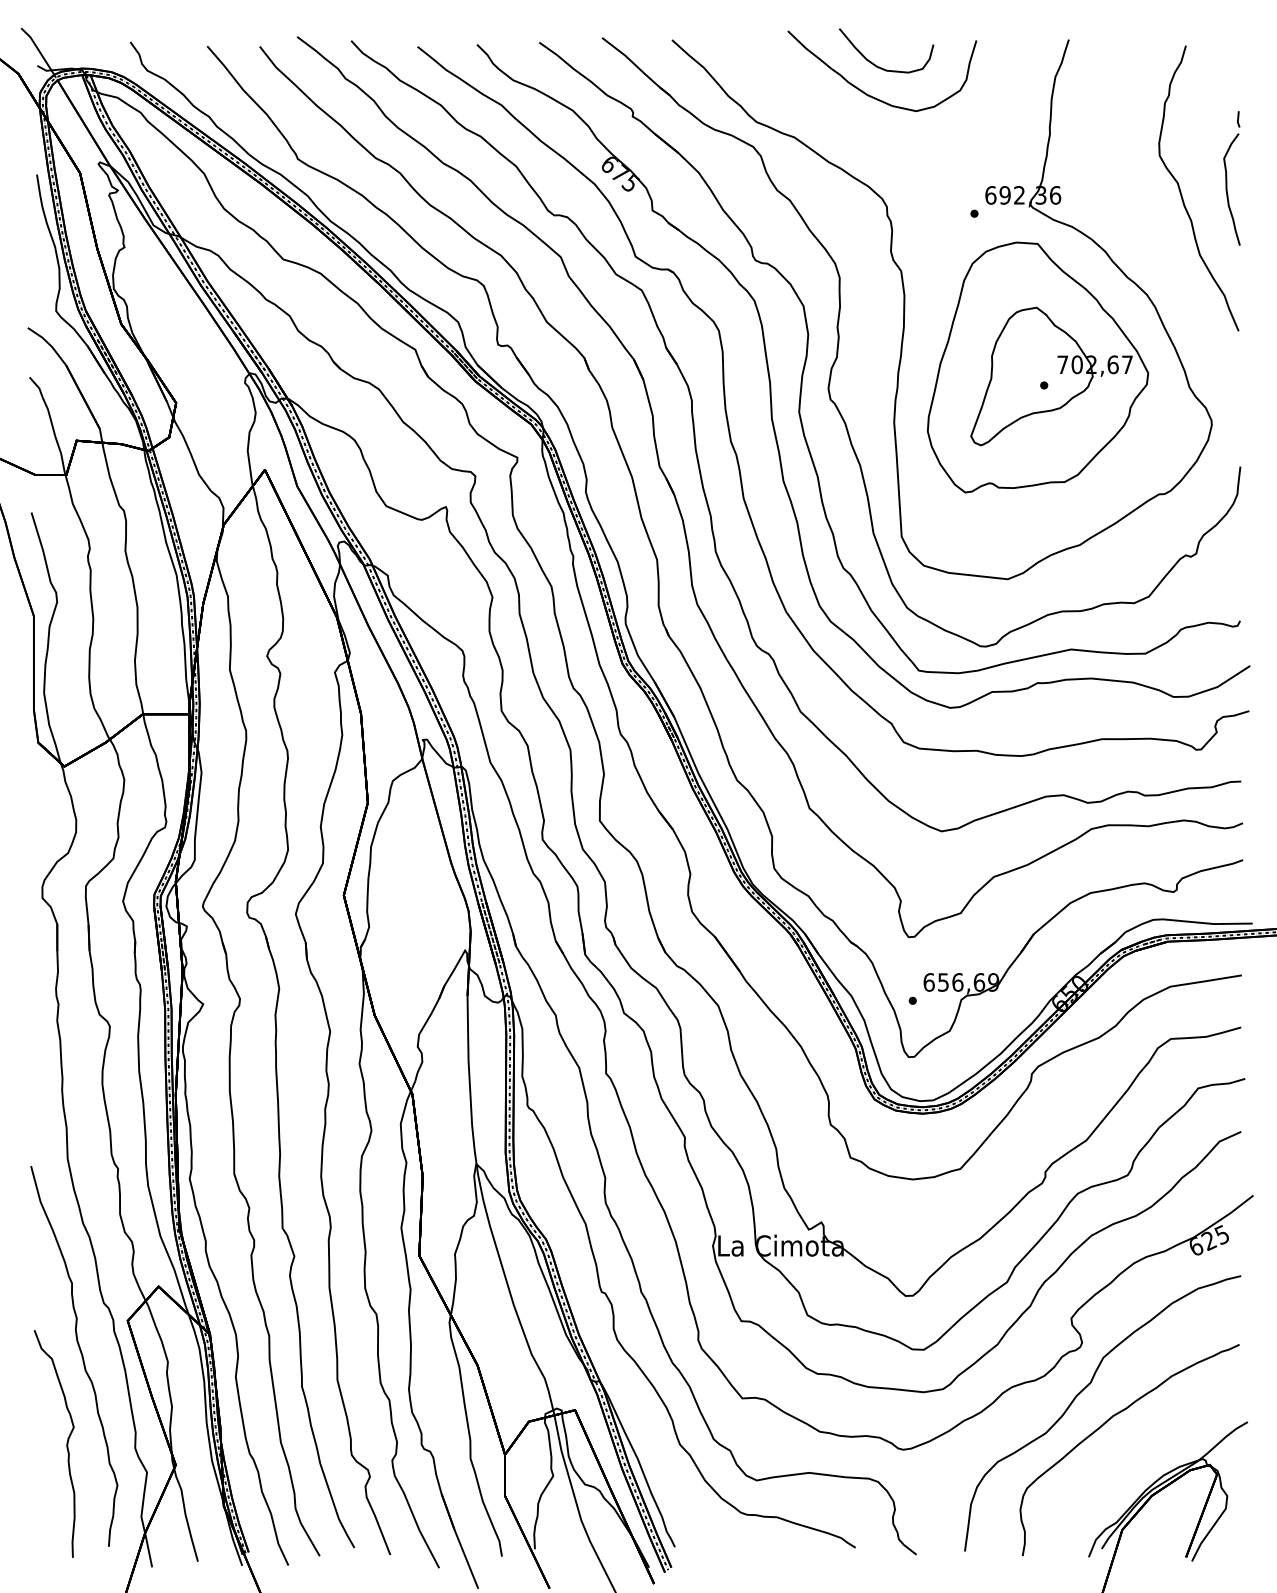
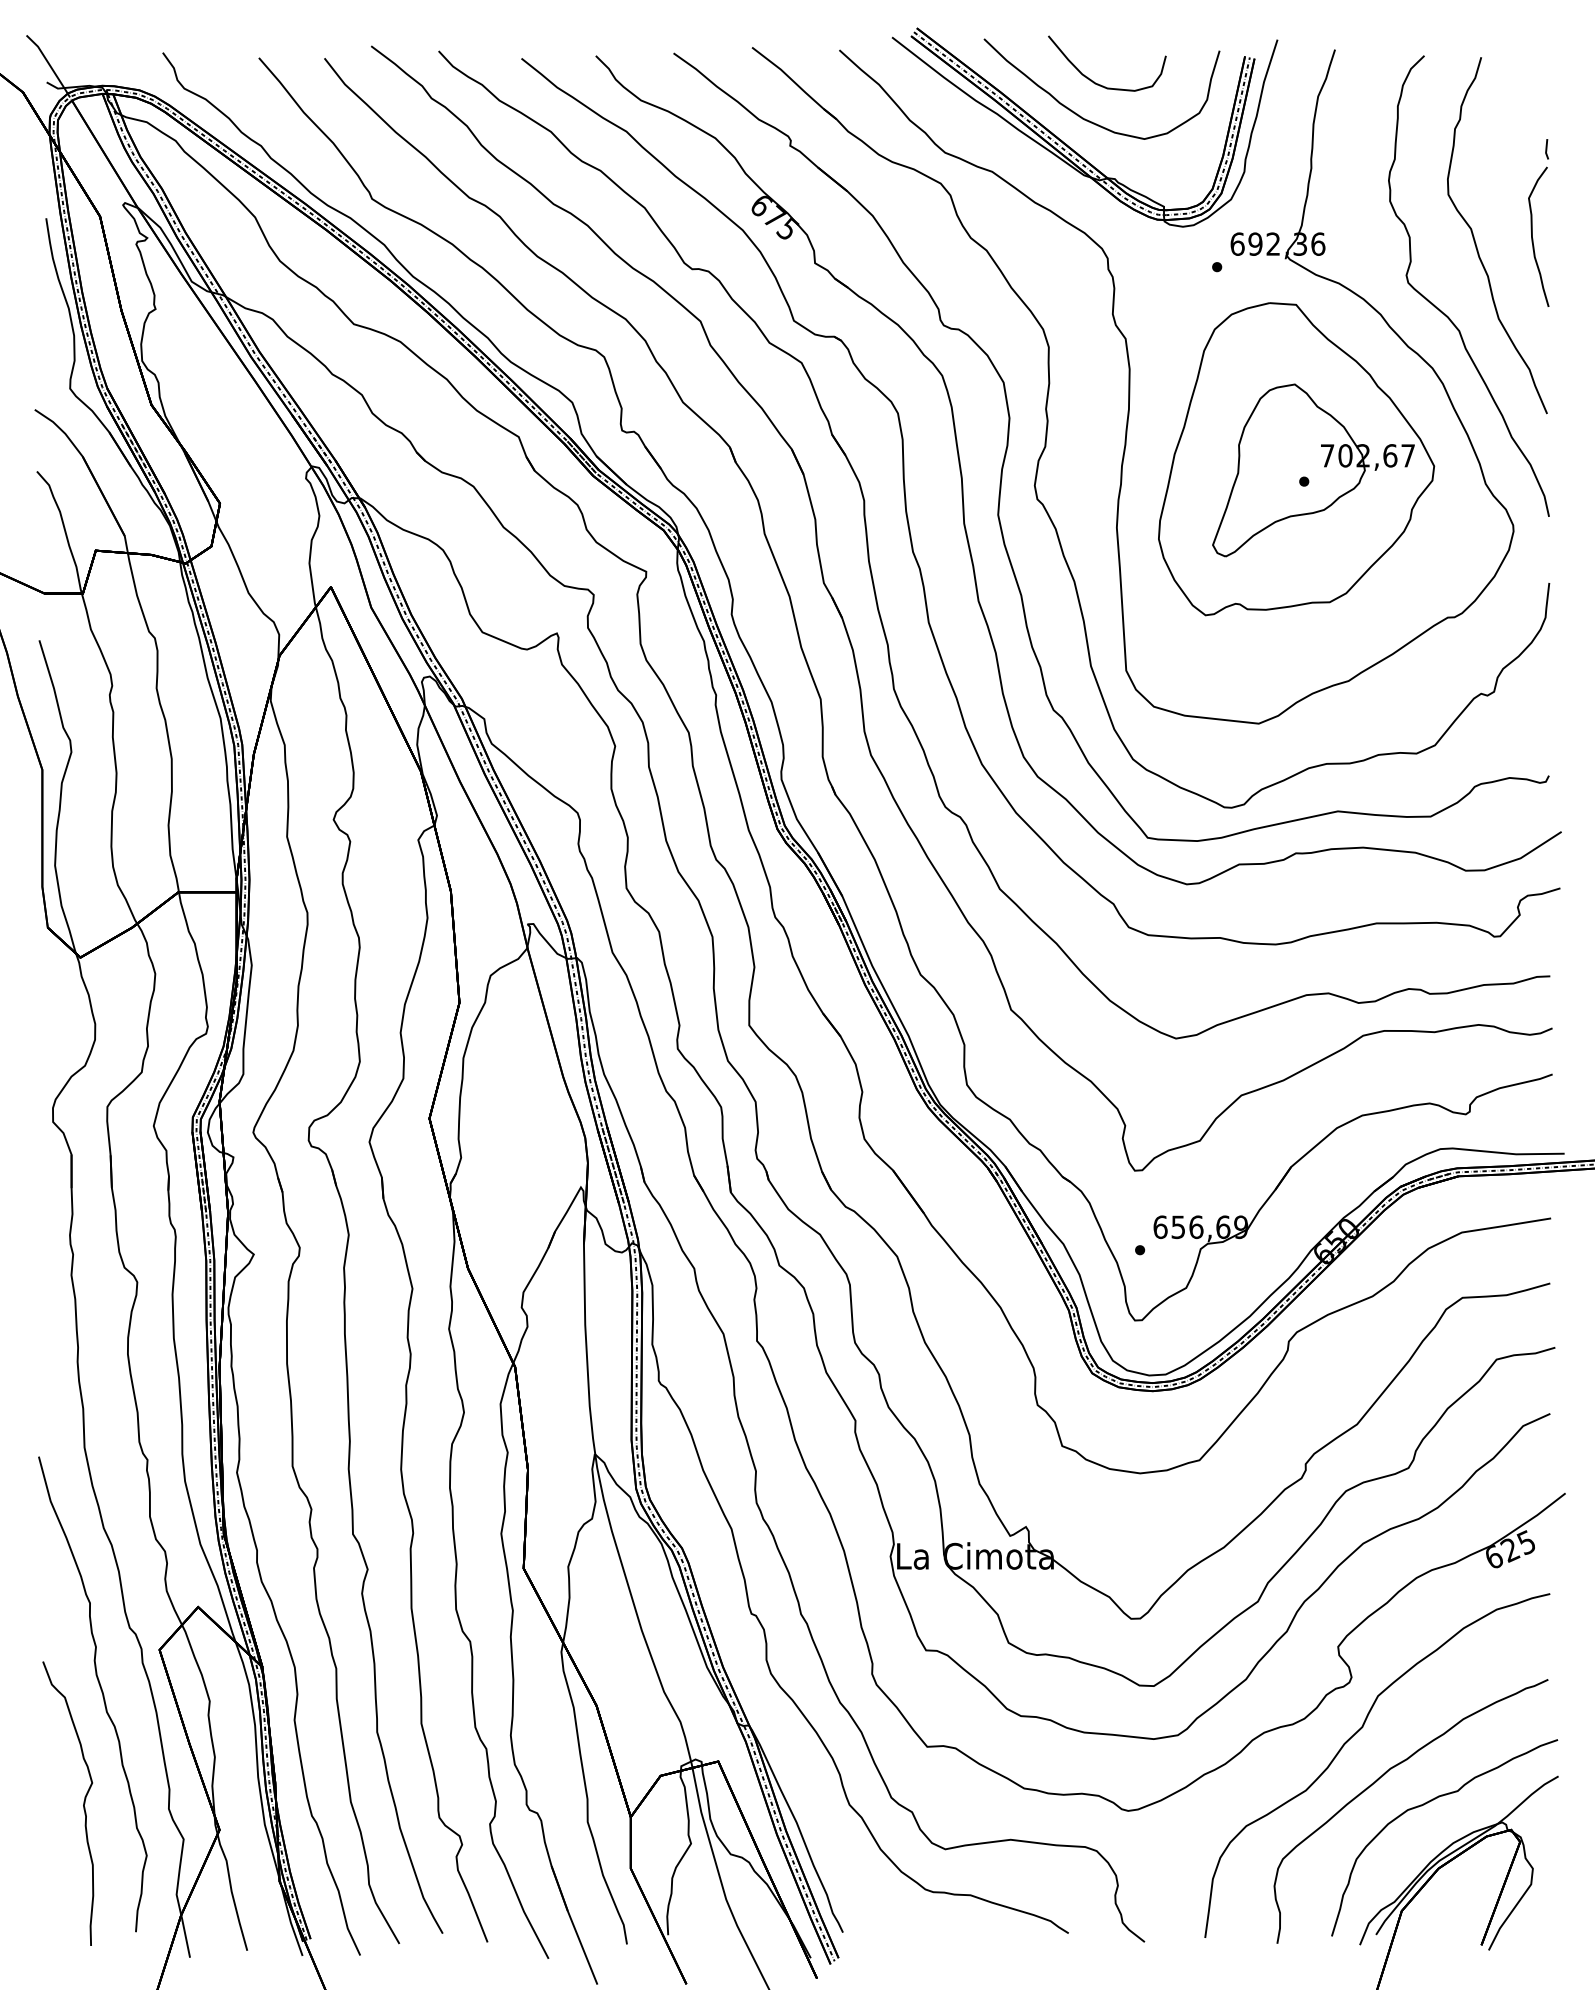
part: (856, 116) -> (1069, 145), added
curve: (1158, 251) -> (1446, 314), added
curve: (1142, 1444) -> (1426, 1804), added

